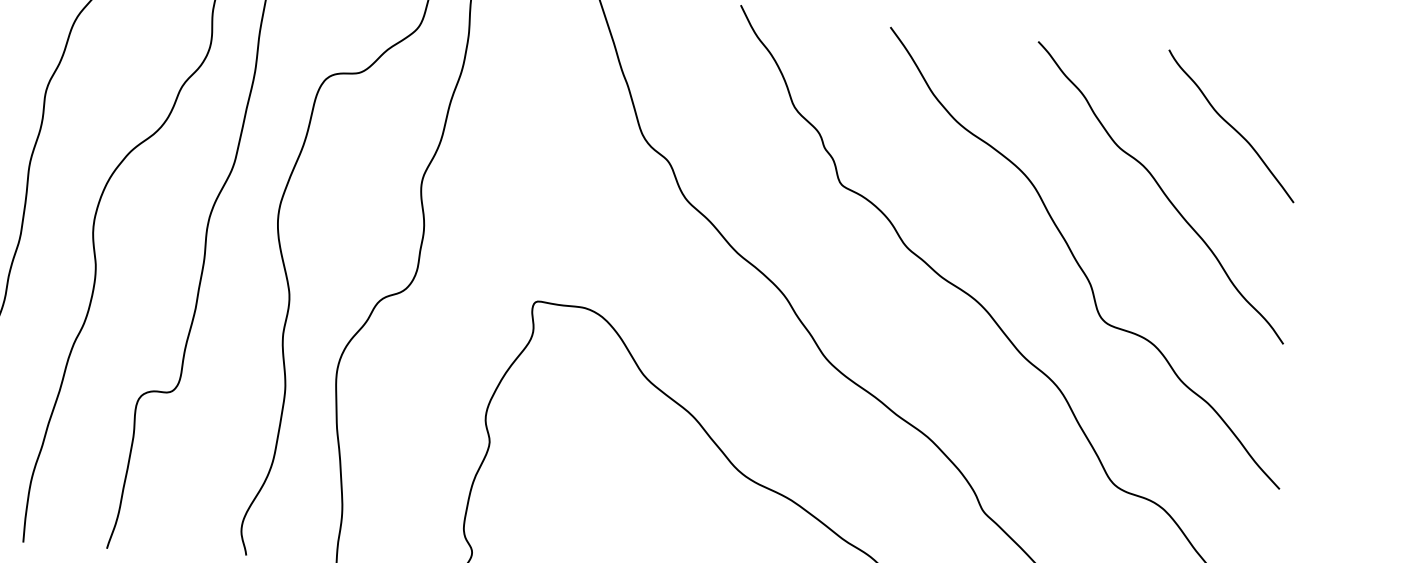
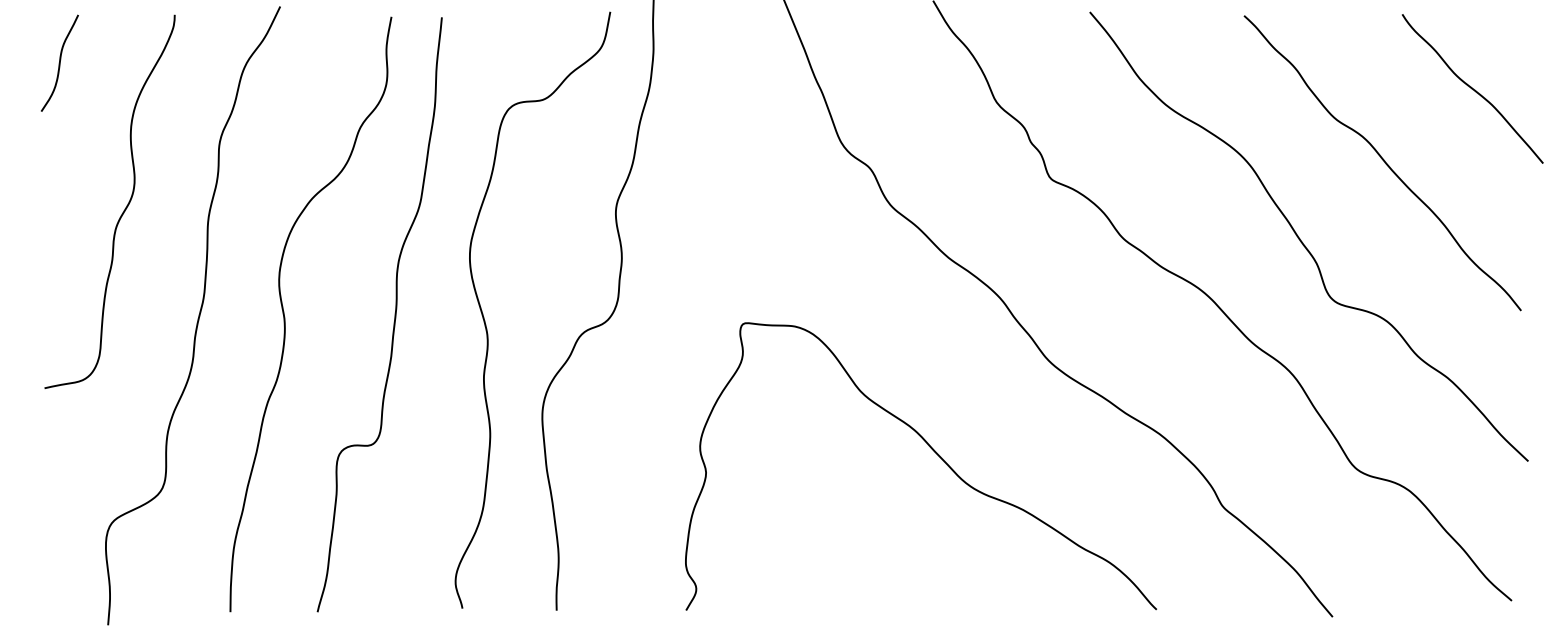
curve: (1231, 125) -> (1472, 88), moved

